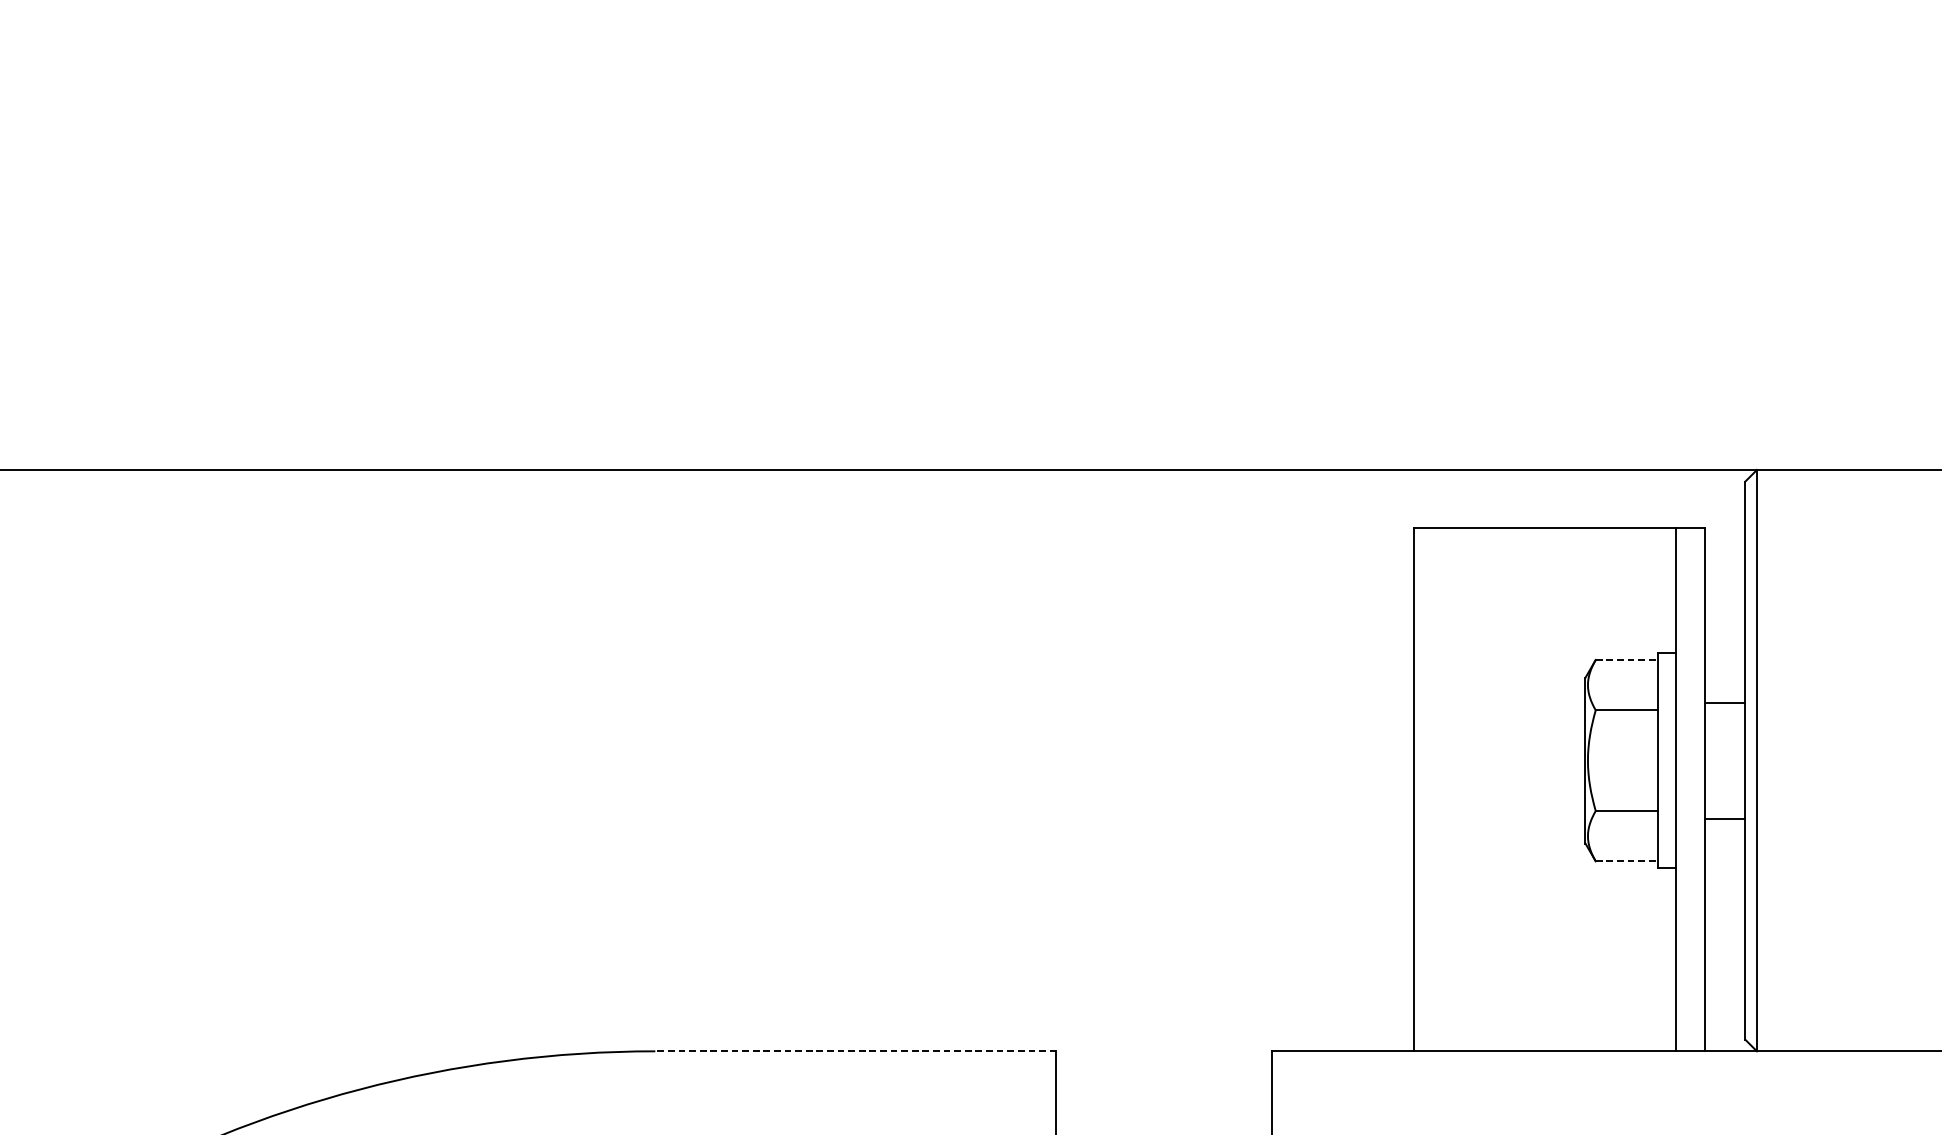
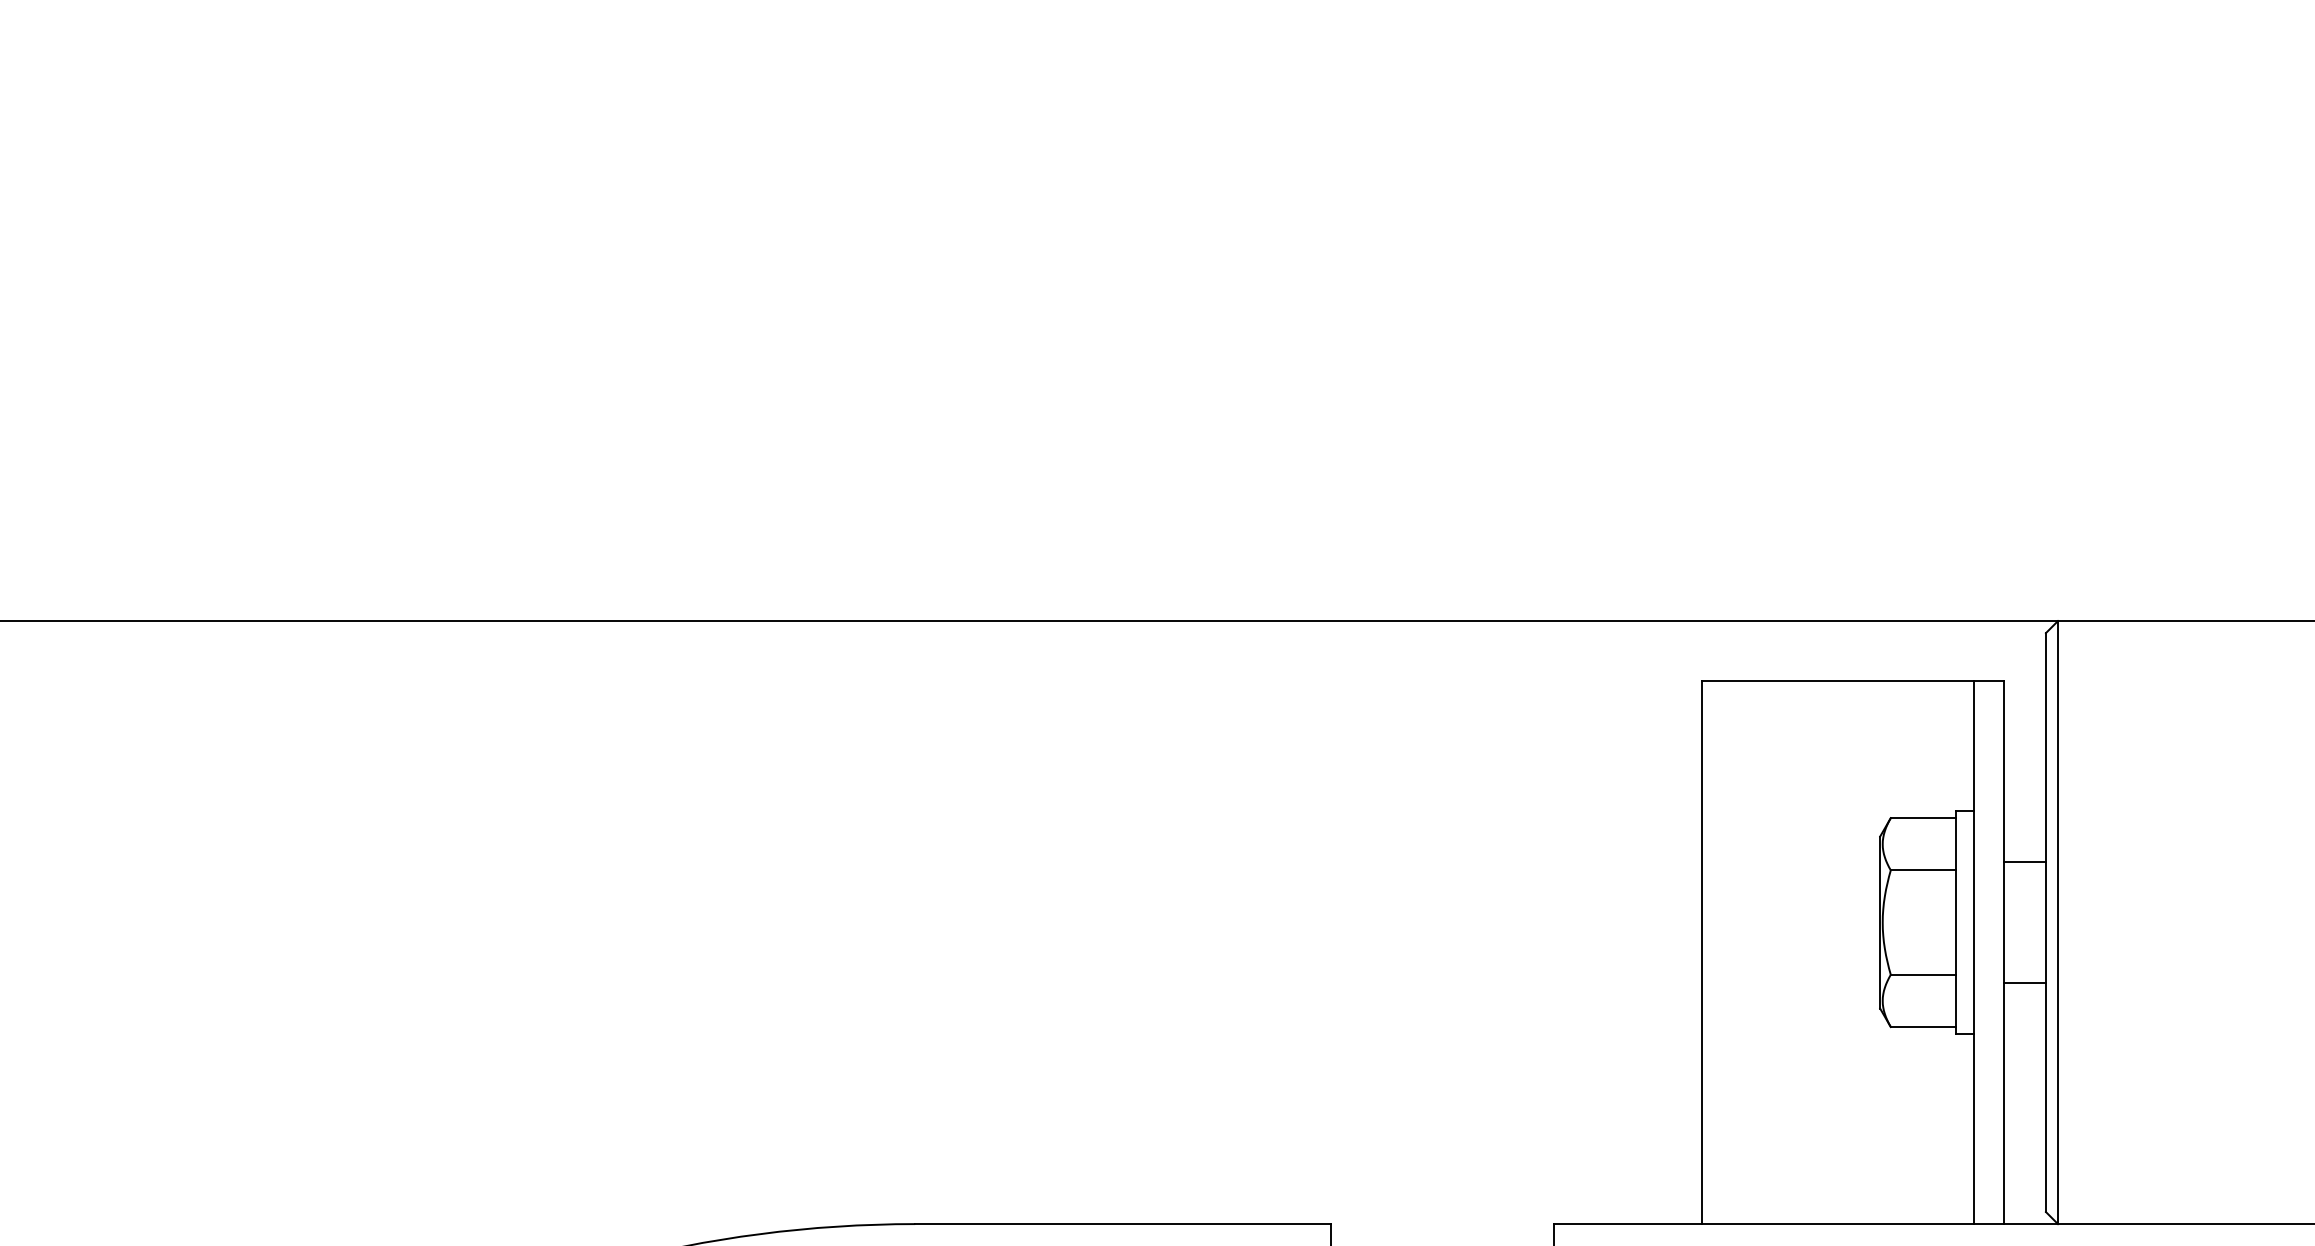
line: (1627, 660) -> (1923, 818), dashed -> solid
line: (1627, 861) -> (1923, 1027), dashed -> solid
line: (855, 1051) -> (1122, 1224), dashed -> solid

